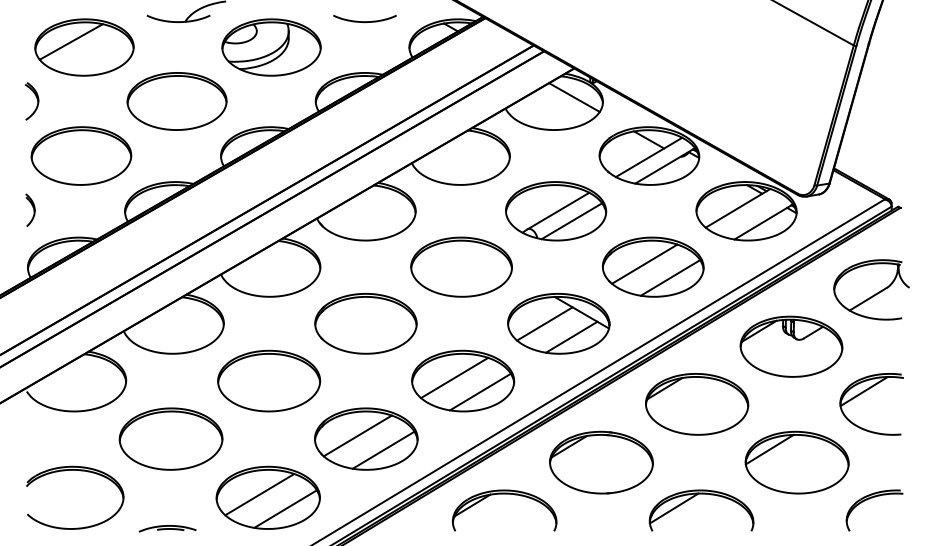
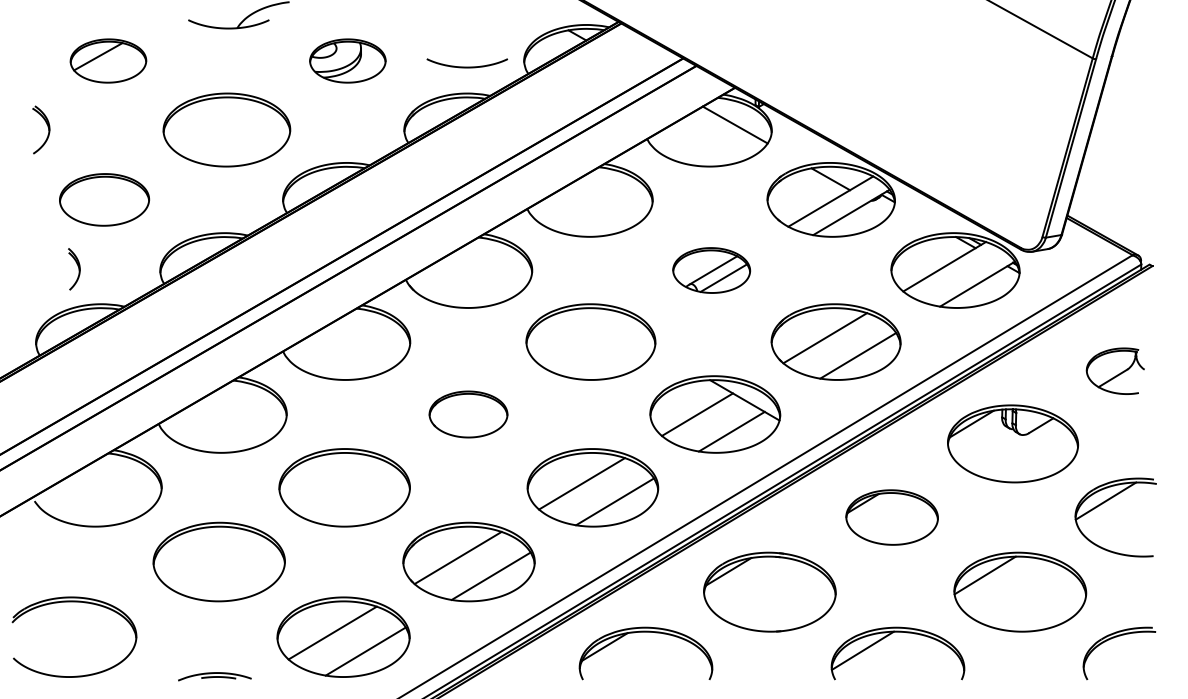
curve: (364, 21) -> (466, 66), moved
part: (84, 47) -> (108, 60), size x0.6
part: (271, 47) -> (347, 60), size x0.6
part: (81, 155) -> (104, 199), size x0.7
part: (30, 210) -> (74, 269), moved
part: (555, 211) -> (711, 270), size x0.6
part: (871, 290) -> (1115, 371), size x0.6
part: (365, 323) -> (468, 414), size x0.6
part: (696, 404) -> (891, 517), size x0.7
part: (75, 470) -> (74, 602), moved

